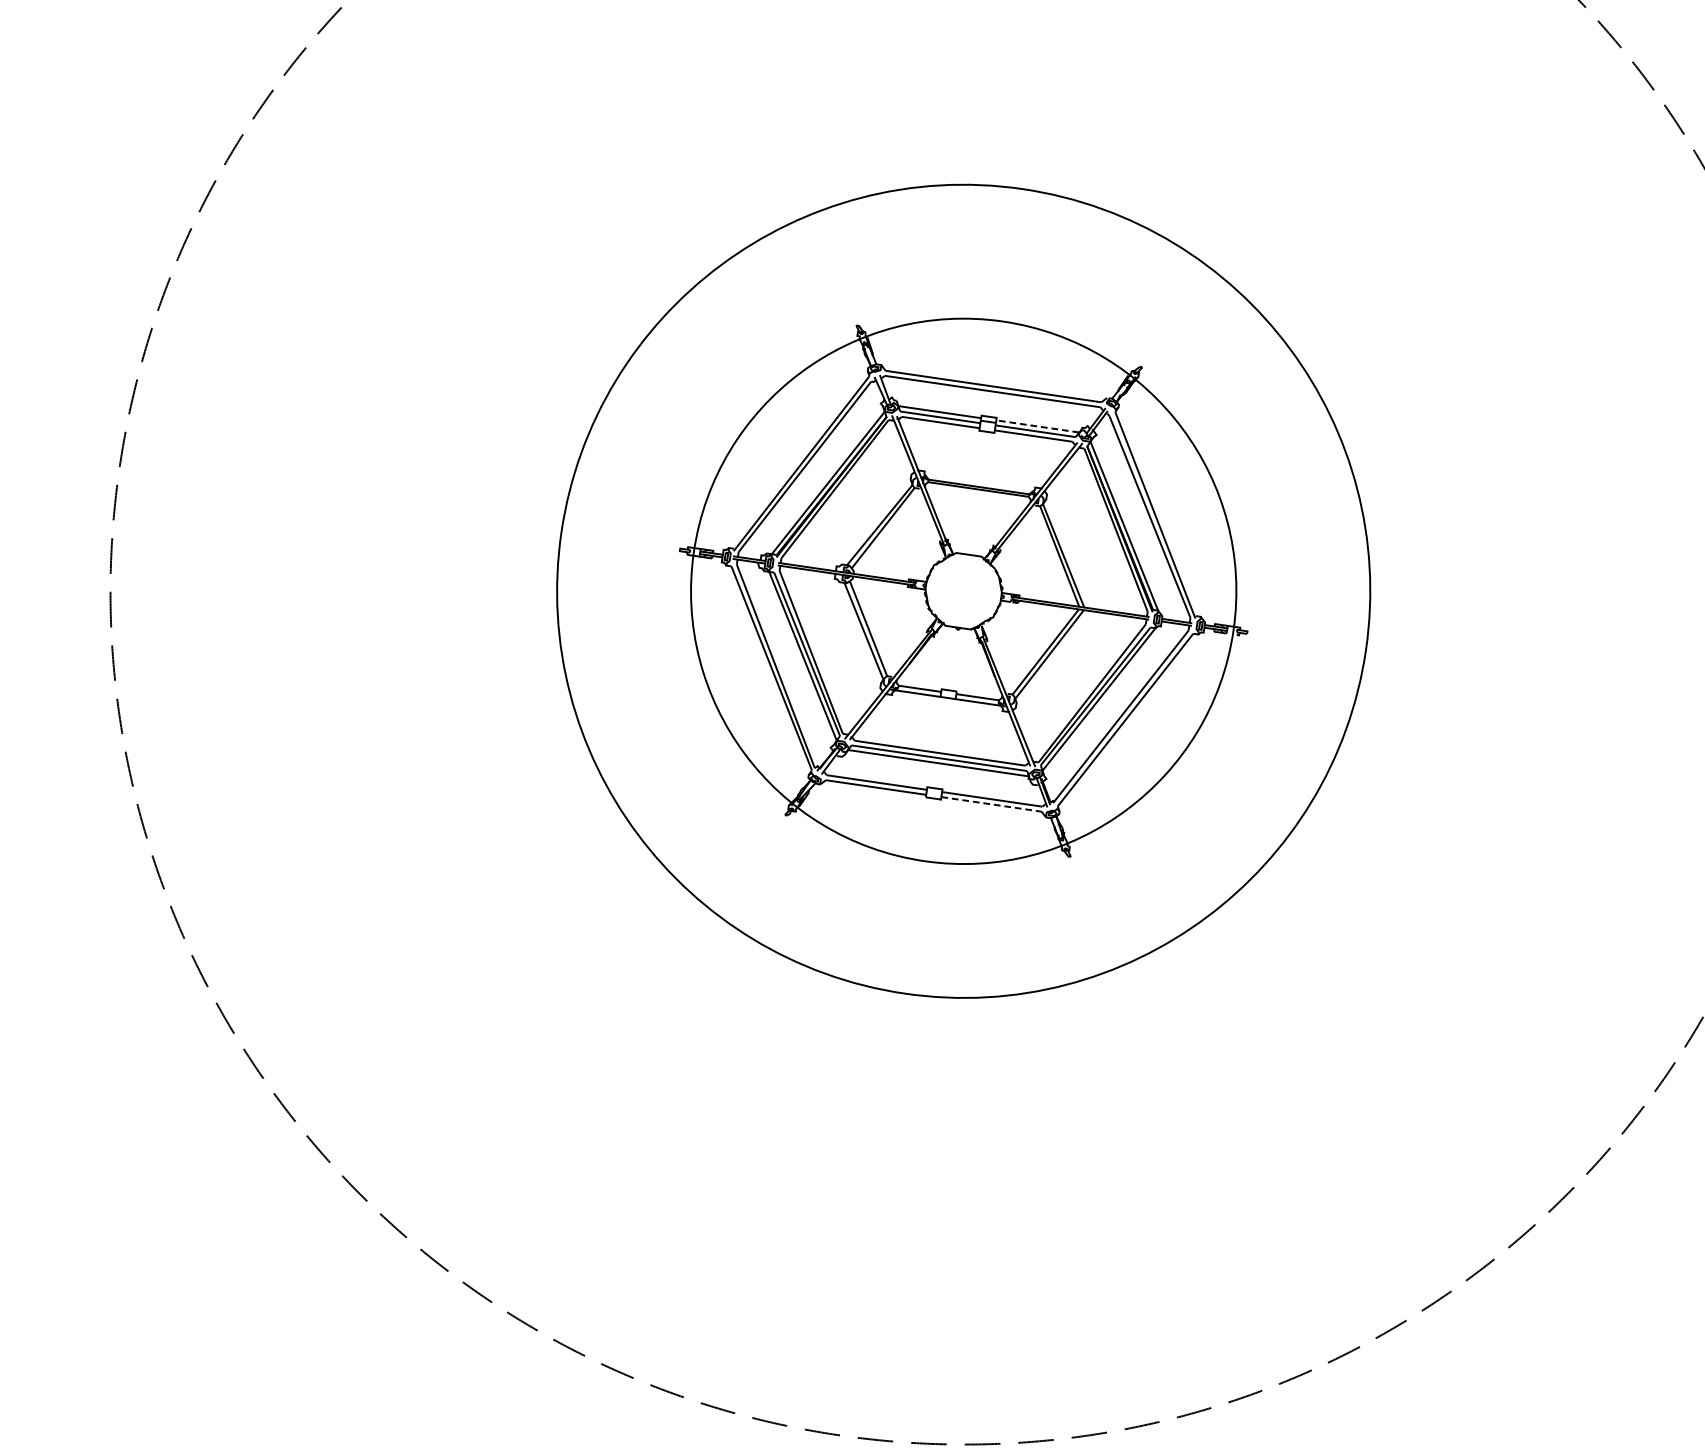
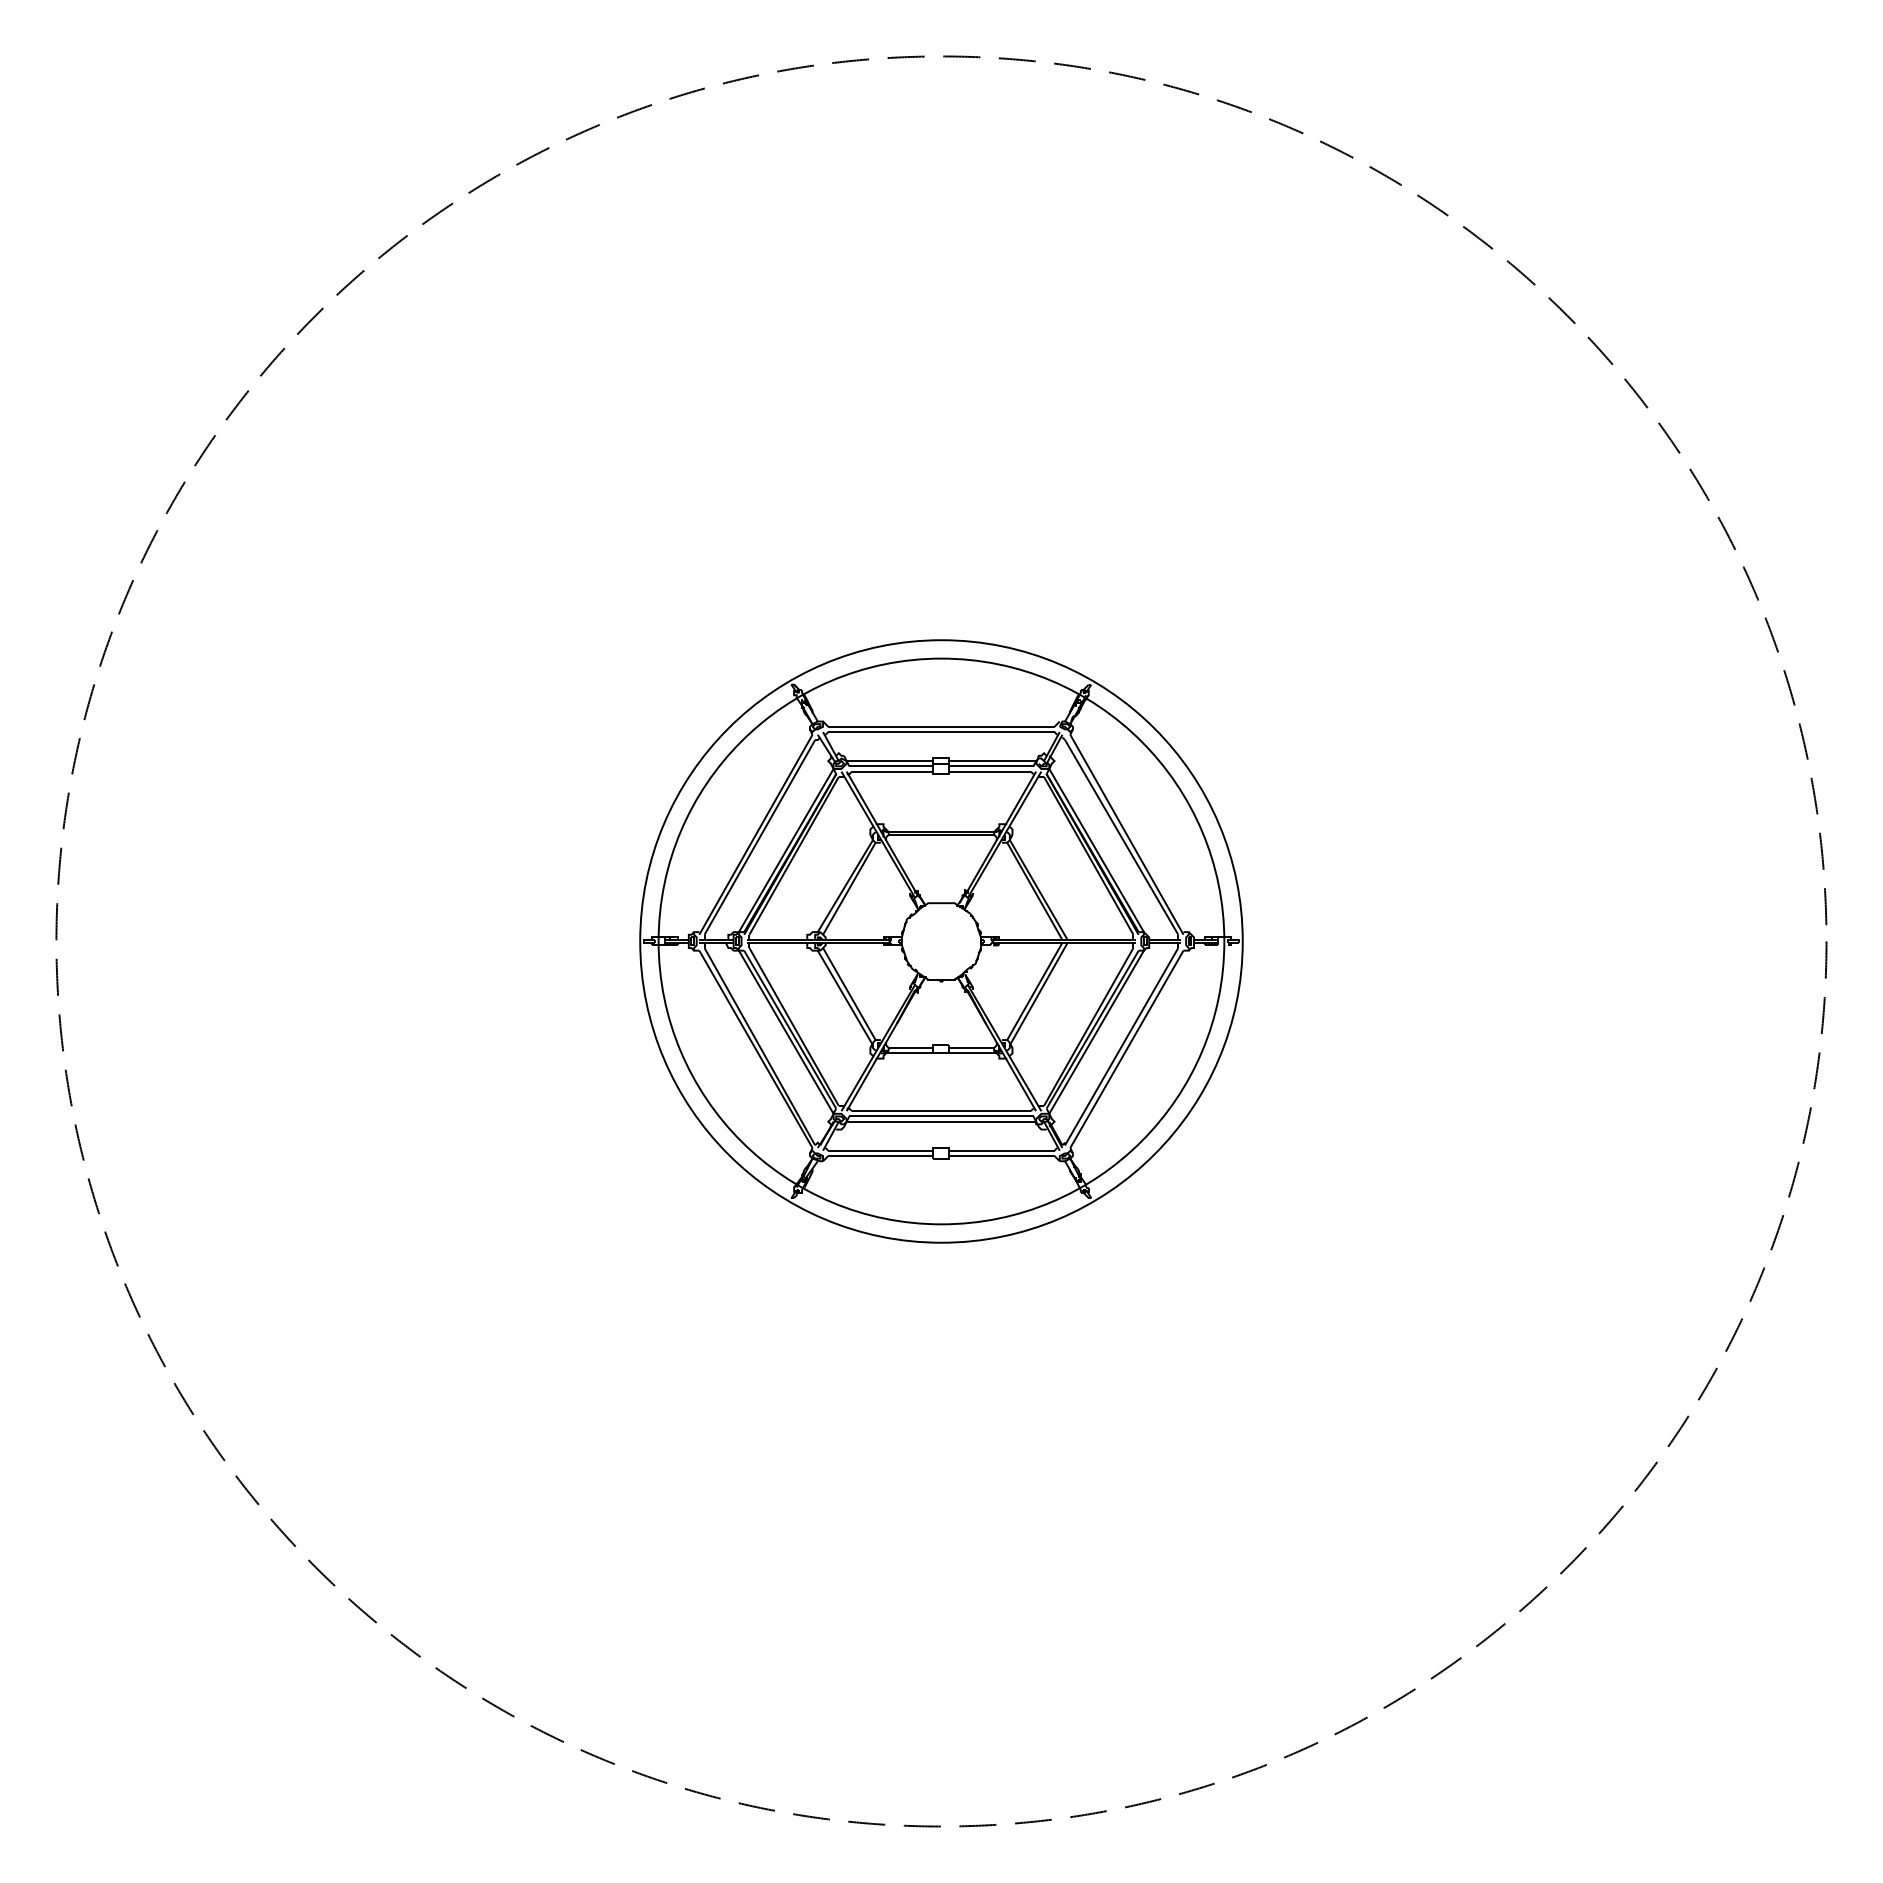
line: (1037, 426) -> (992, 761), dashed -> solid
circle: (963, 591) -> (941, 941), size x0.71
line: (991, 804) -> (1001, 1156), dashed -> solid

